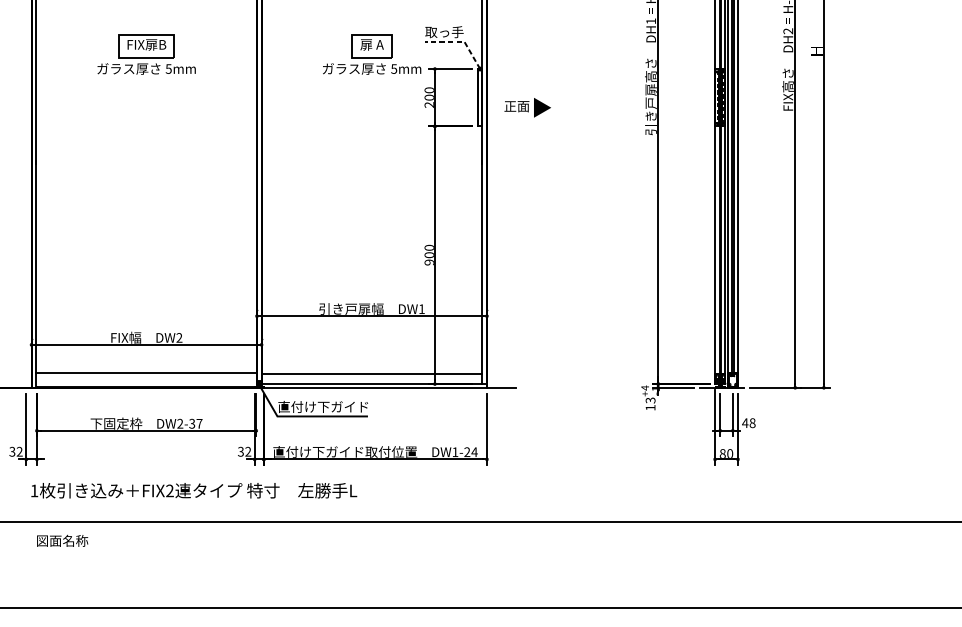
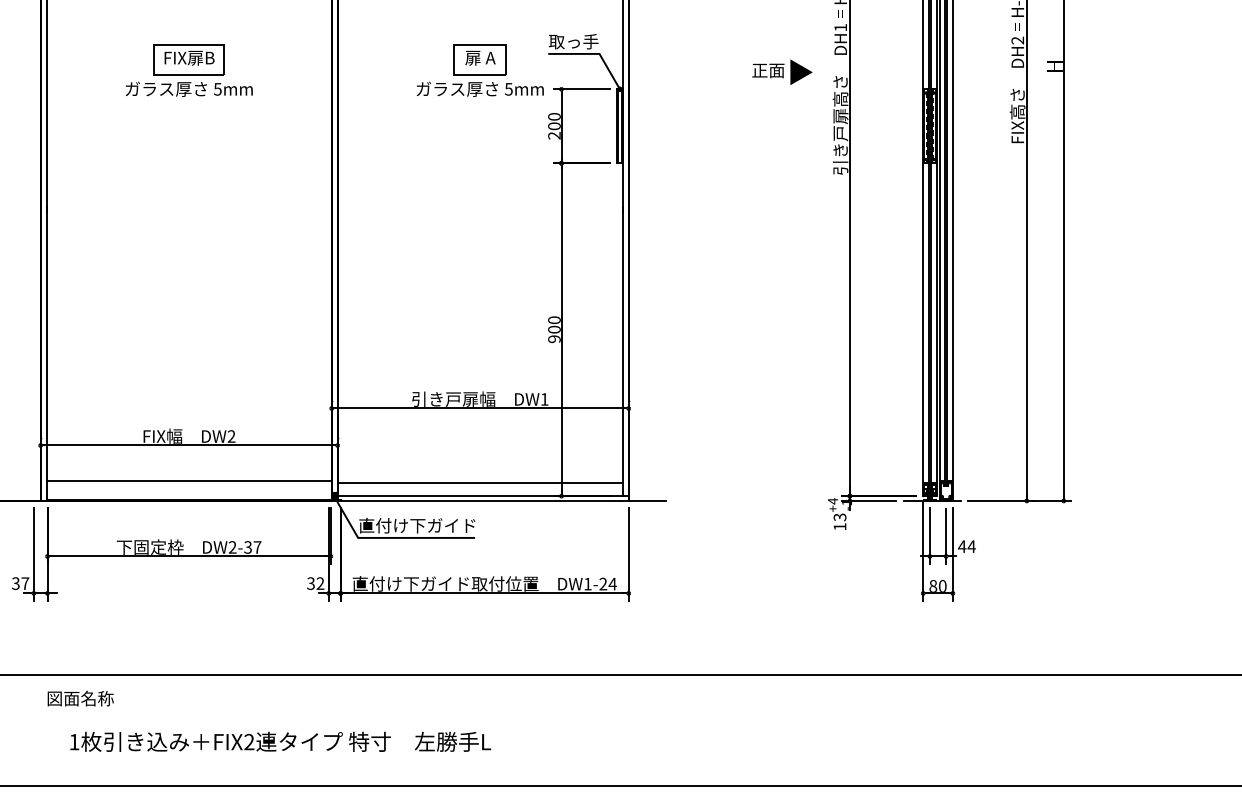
line: (460, 41) -> (594, 53), dashed -> solid
text: (527, 107) -> (782, 71), moved
text: (752, 423) -> (971, 546), 48 -> 44
text: (19, 451) -> (25, 583), 32 -> 37
text: (194, 490) -> (280, 741), moved

